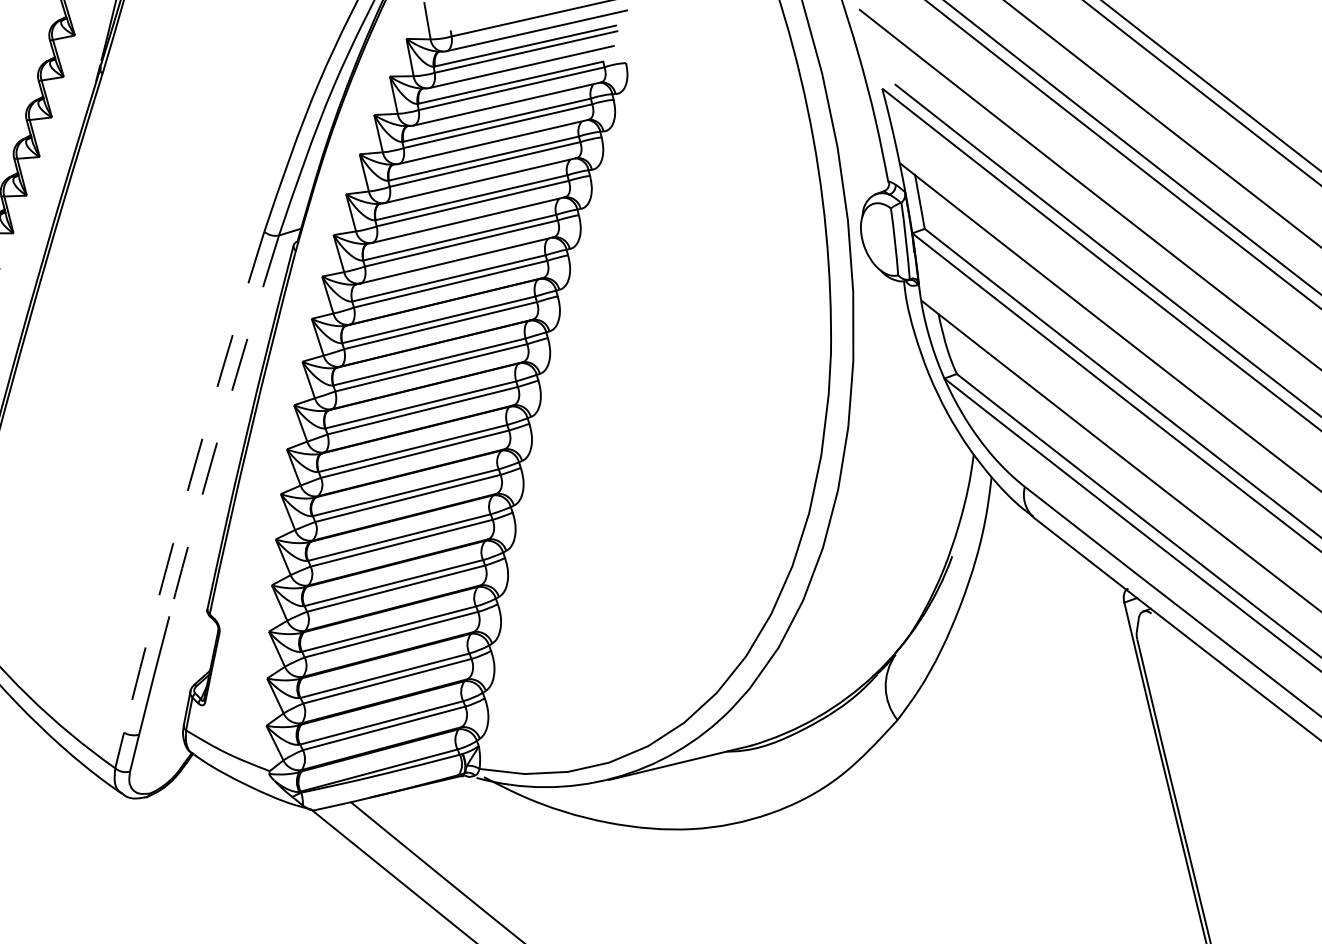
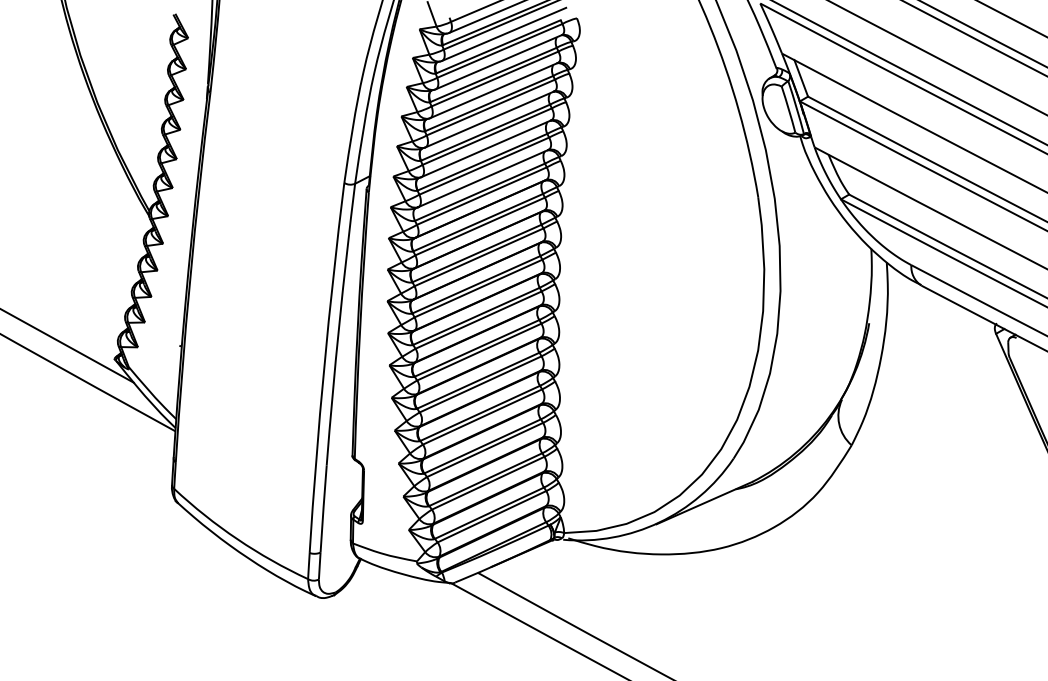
arc: (222, 425) -> (339, 324), dashed -> solid
arc: (190, 480) -> (324, 367), dashed -> solid

